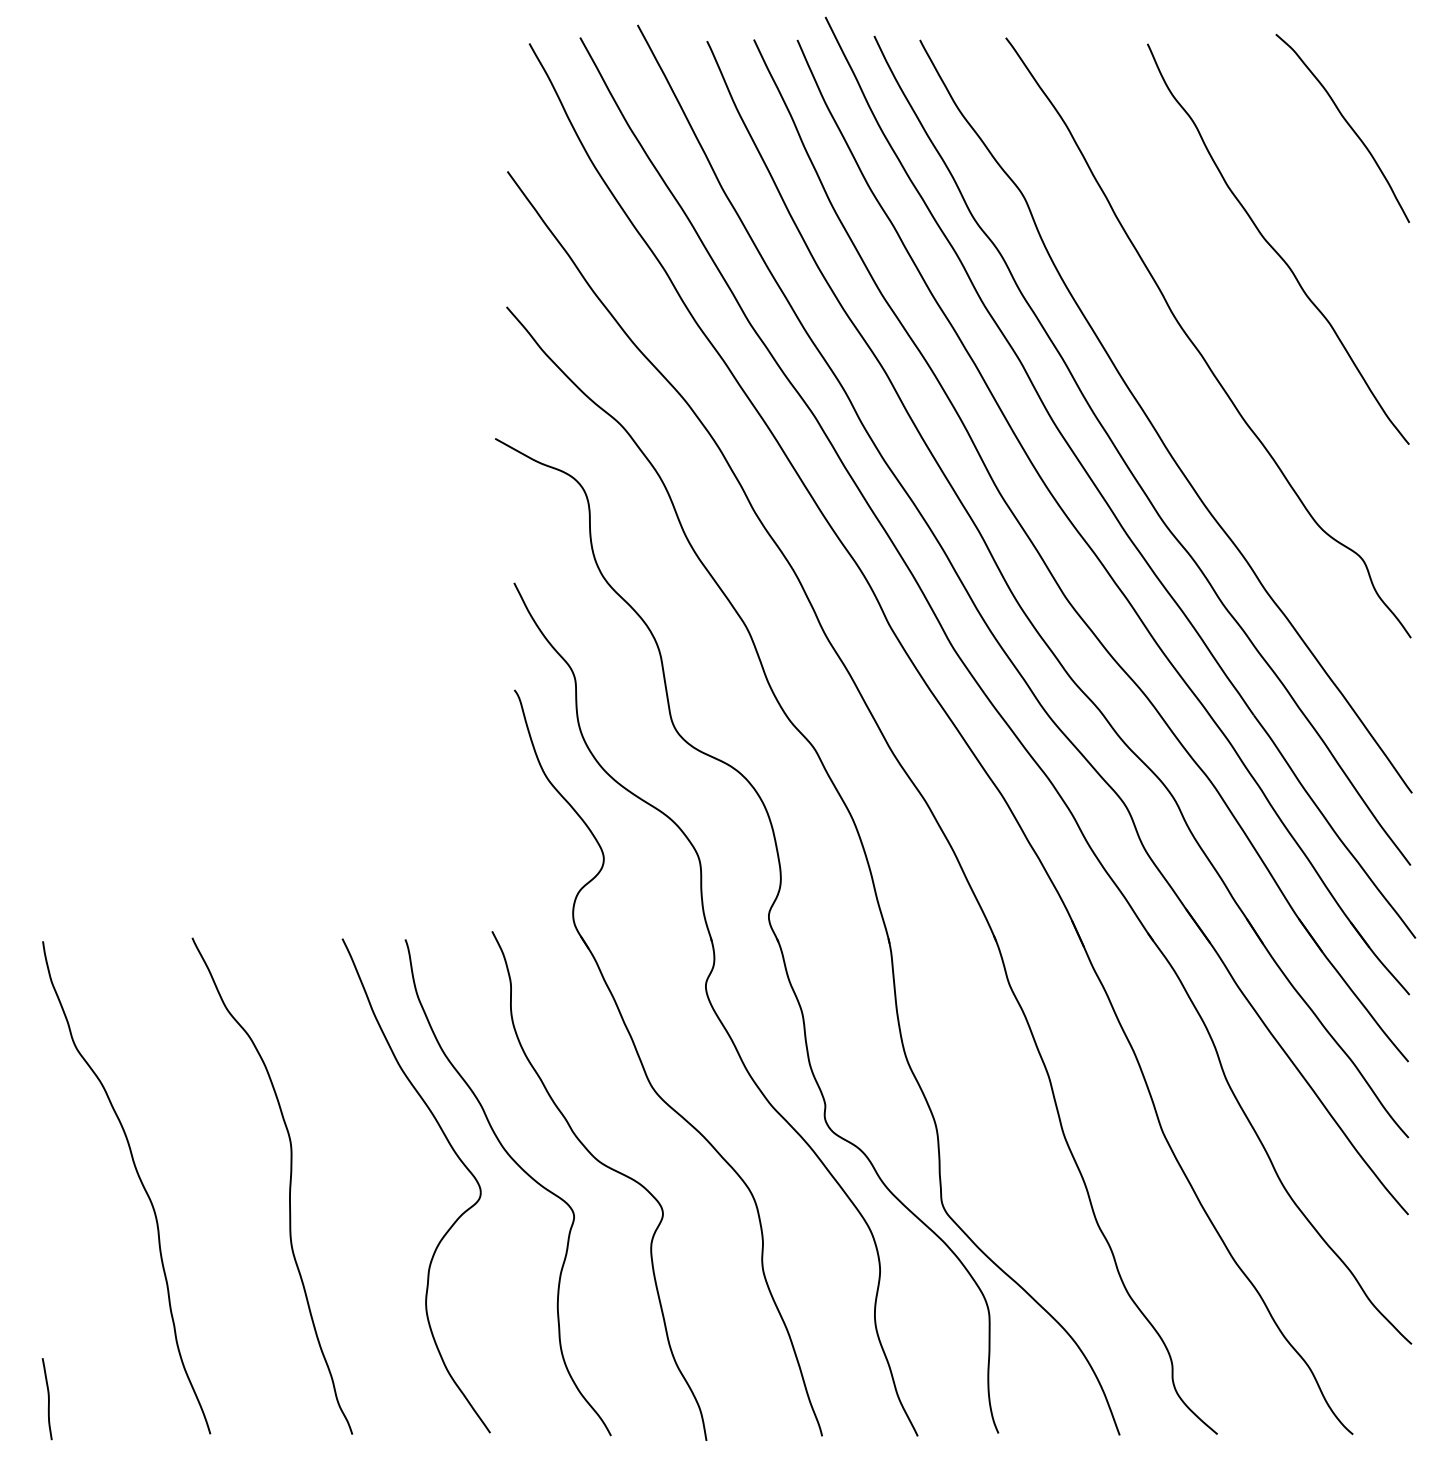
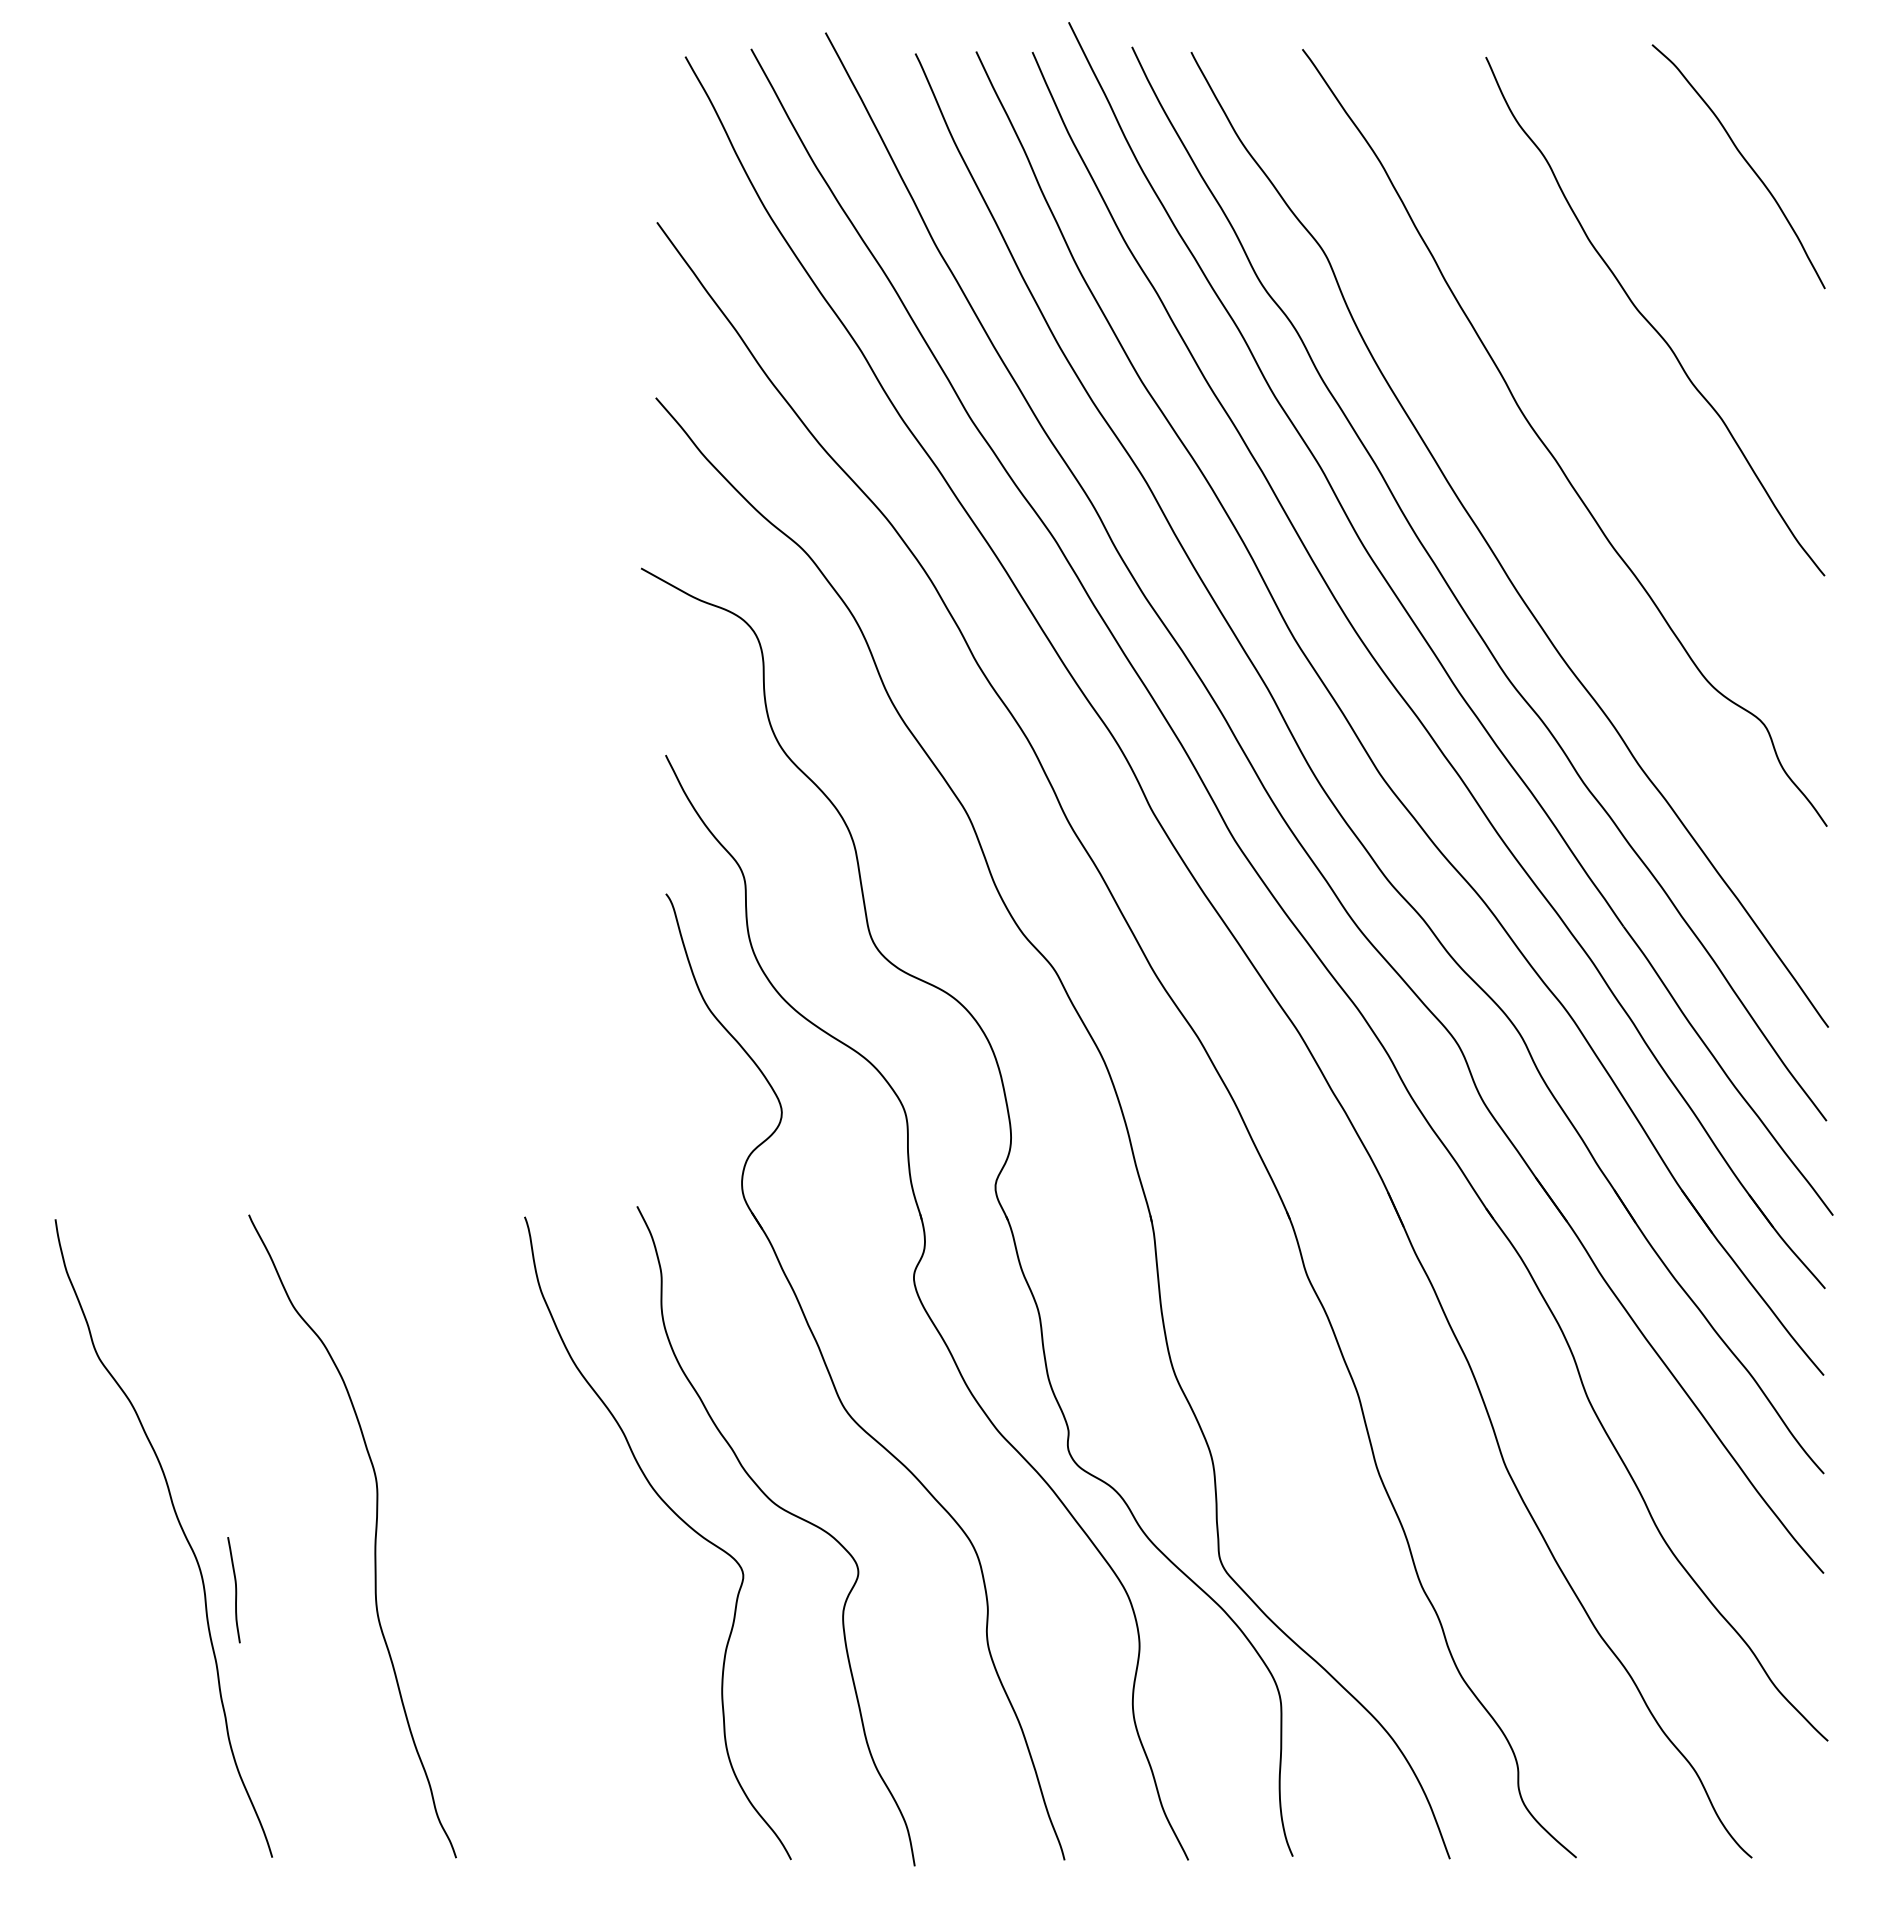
part: (457, 1157) -> (592, 1499), removed
curve: (48, 1399) -> (235, 1590), moved

